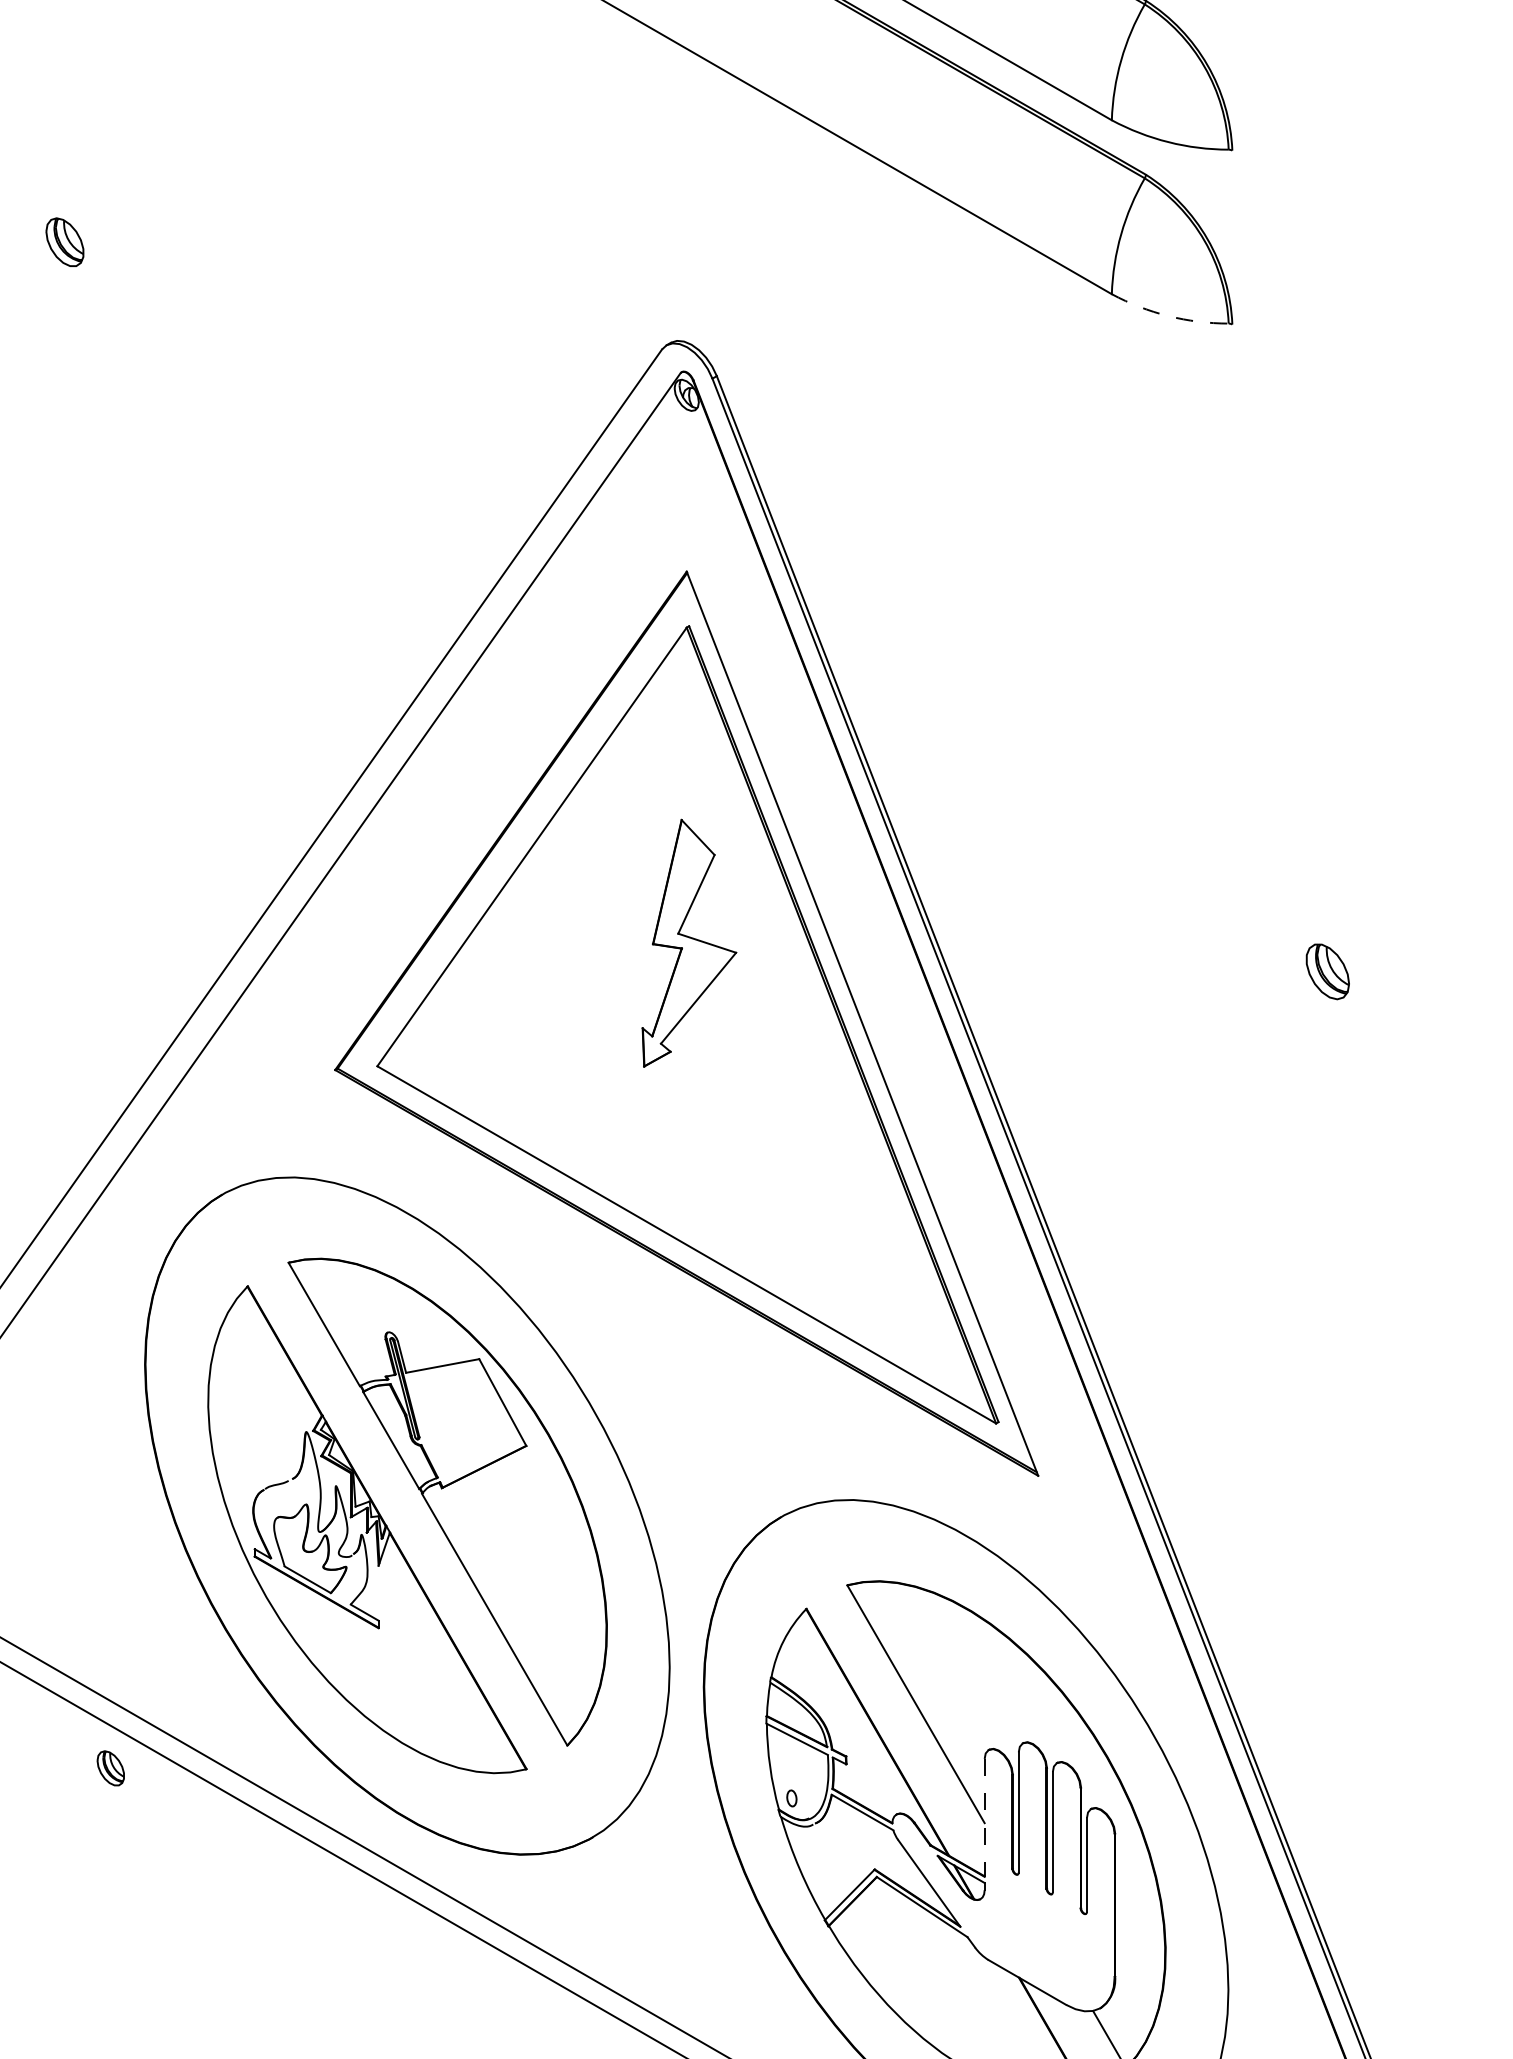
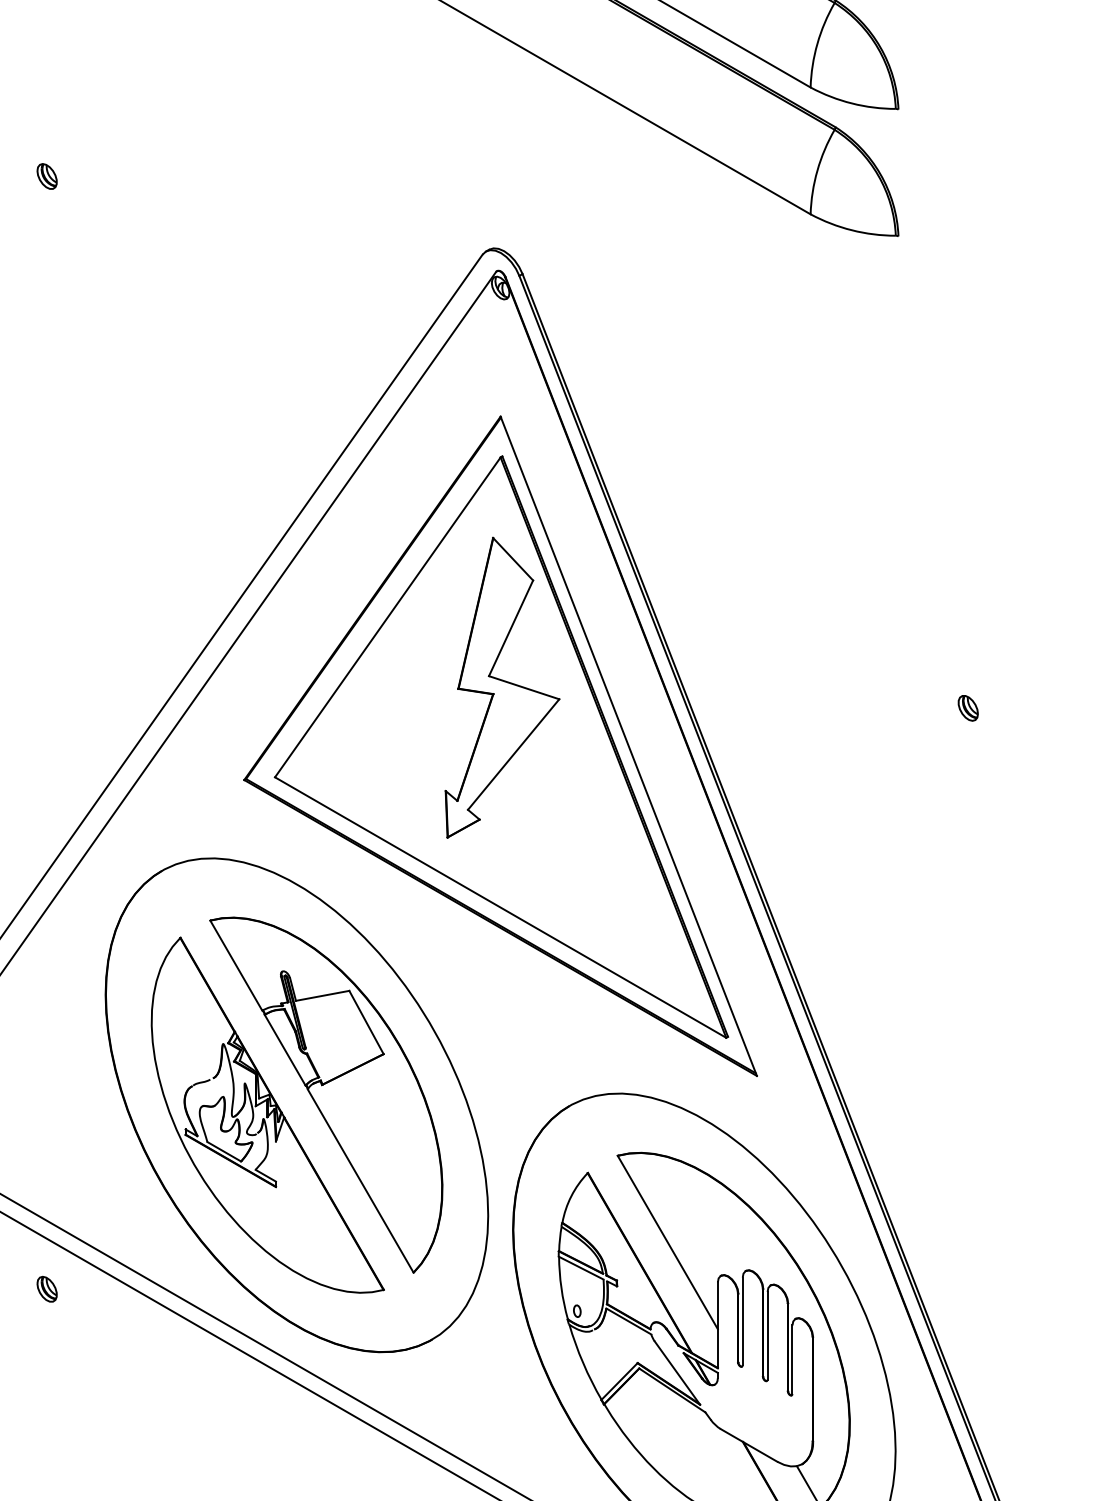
part: (64, 242) -> (46, 176), size x0.71
arc: (1168, 316) -> (851, 230), dashed -> solid
part: (689, 942) -> (502, 687), size x1.67
part: (1328, 971) -> (968, 708), size x0.62
part: (110, 1768) -> (46, 1289), moved
line: (984, 1817) -> (717, 1325), dashed -> solid

